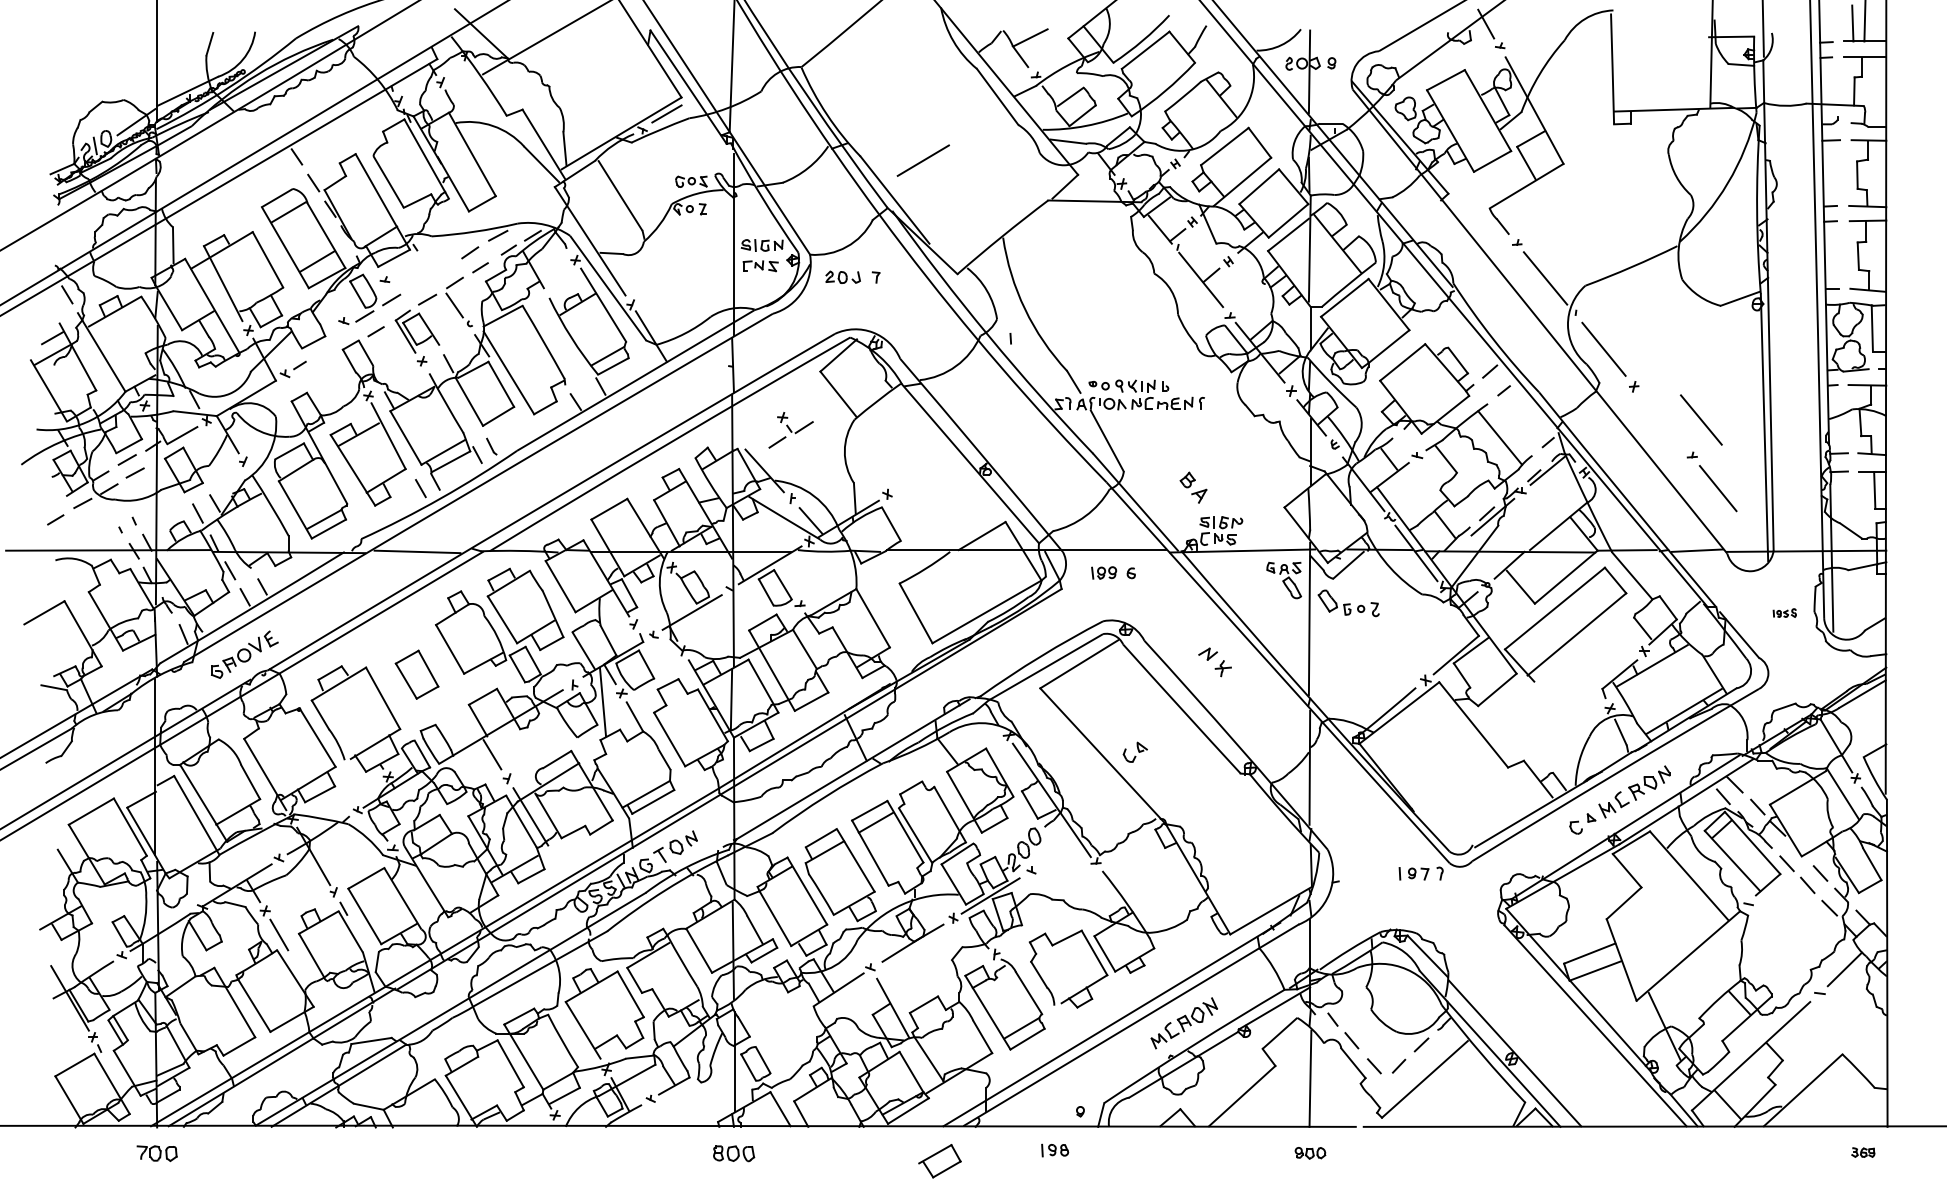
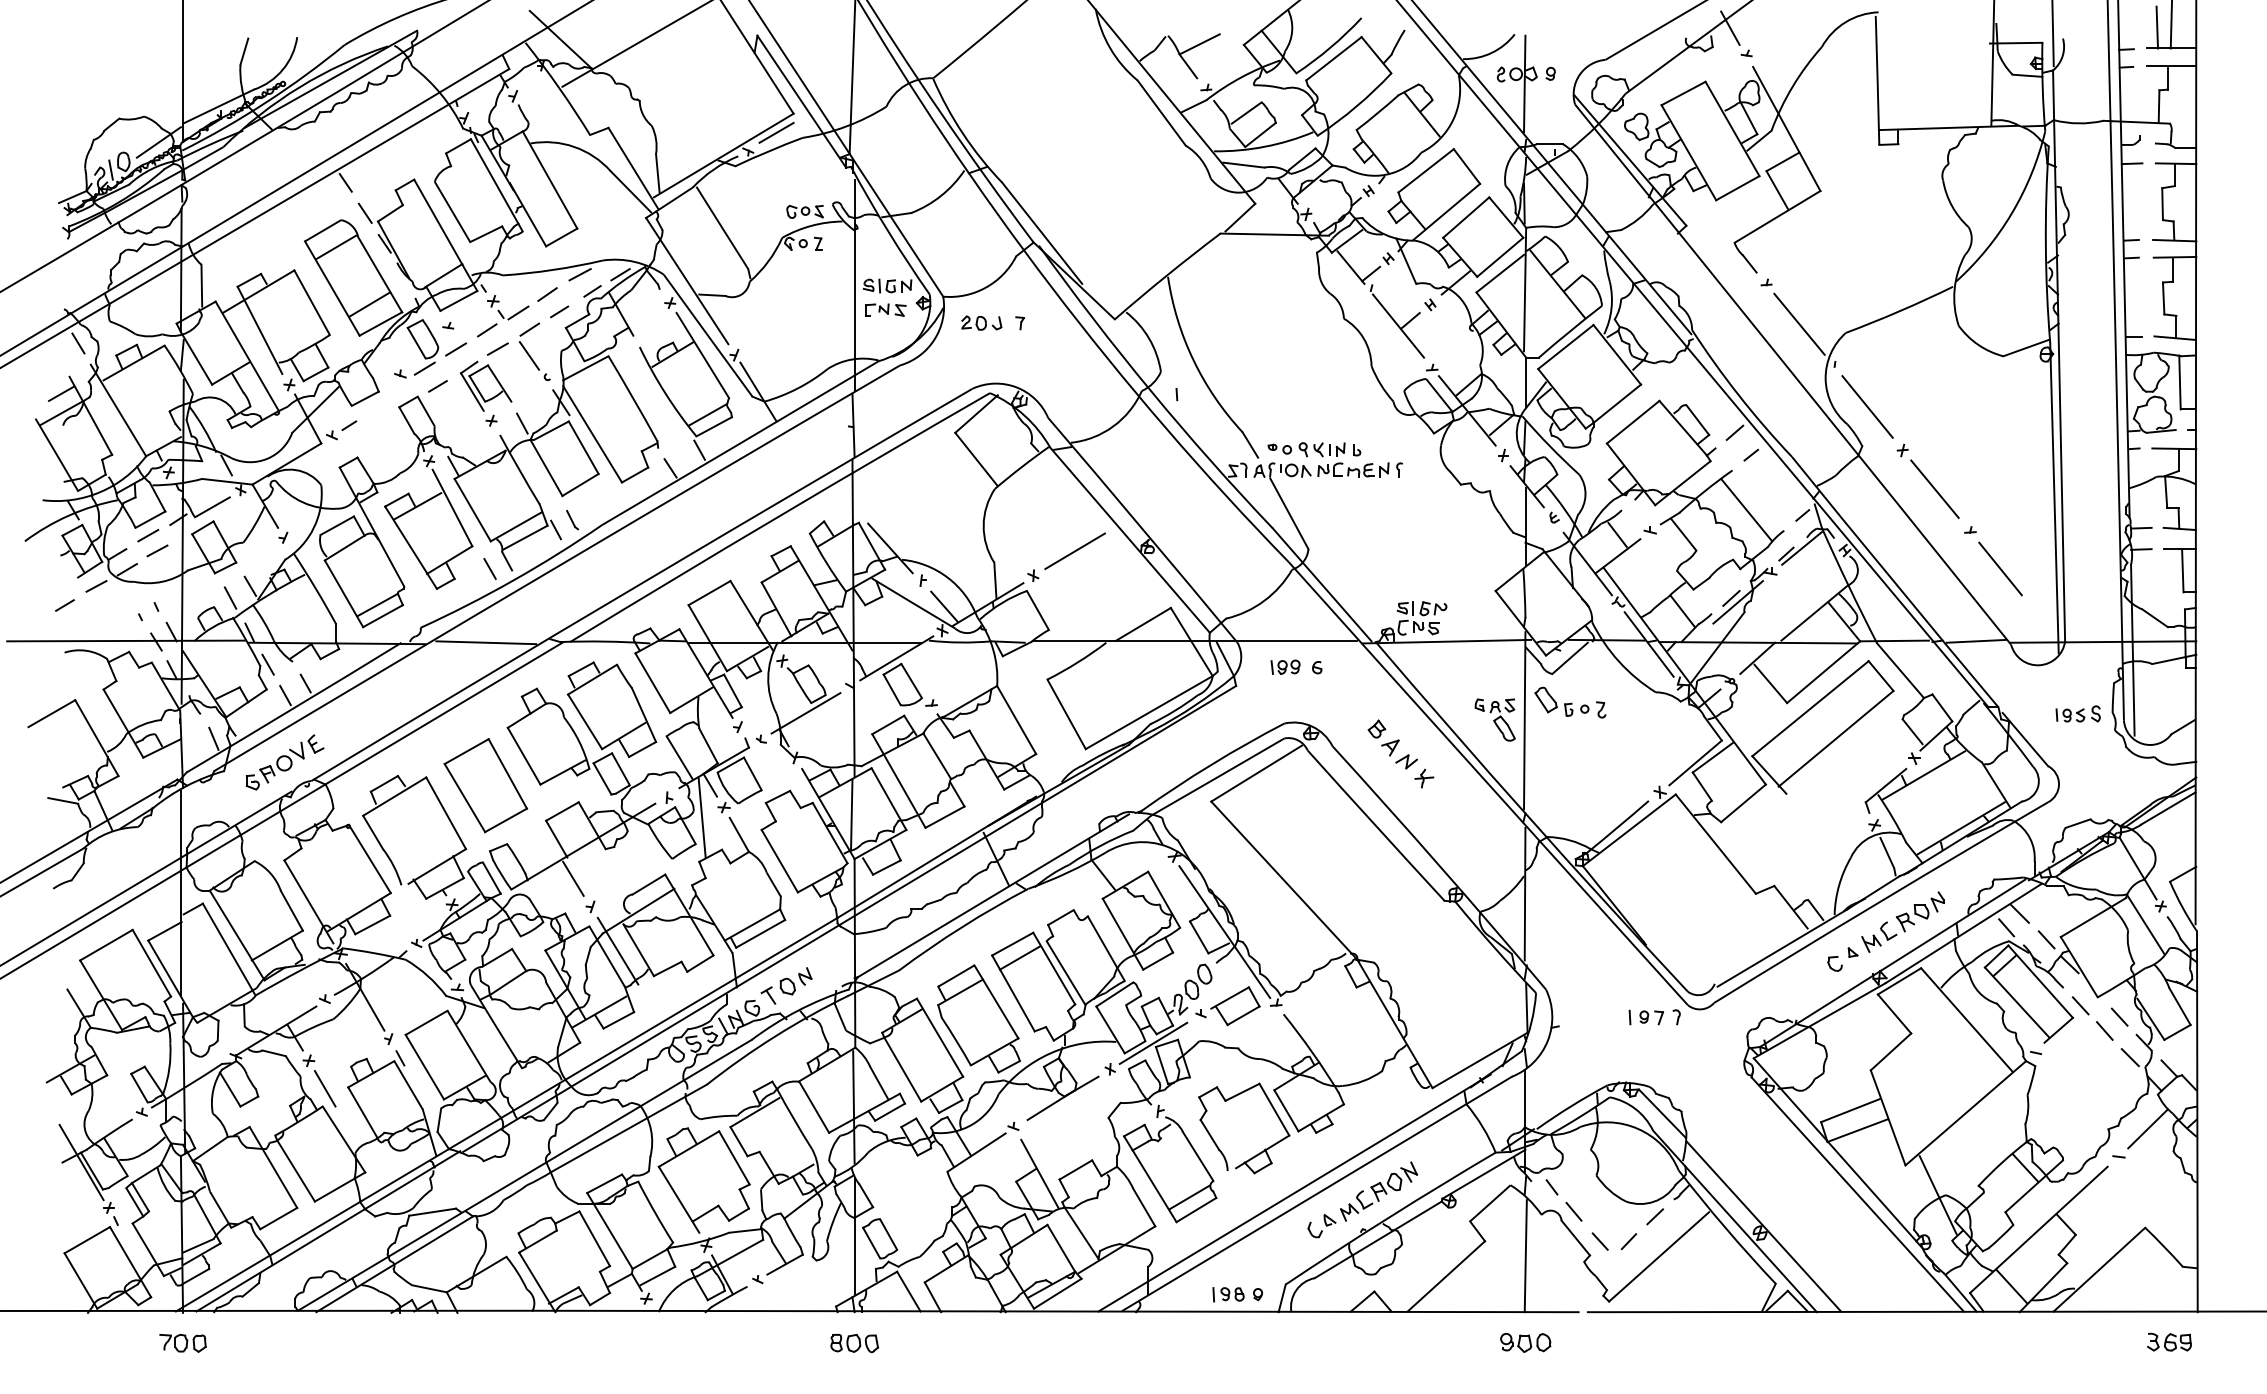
line: (922, 160) -> (1074, 550), moved
line: (1700, 419) -> (1934, 488), moved
part: (791, 430) -> (503, 316), moved
part: (1193, 487) -> (1383, 737), moved
part: (1283, 580) -> (1494, 719), moved
part: (1784, 612) -> (2077, 713), size x1.67
part: (416, 674) -> (485, 785), size x1.67
part: (1134, 752) -> (1321, 1226), moved
part: (1055, 1150) -> (1228, 1294), moved
part: (1310, 1152) -> (1525, 1342), size x1.43
part: (1863, 1152) -> (2169, 1341), size x1.67
part: (940, 1161) -> (1235, 1006), moved

